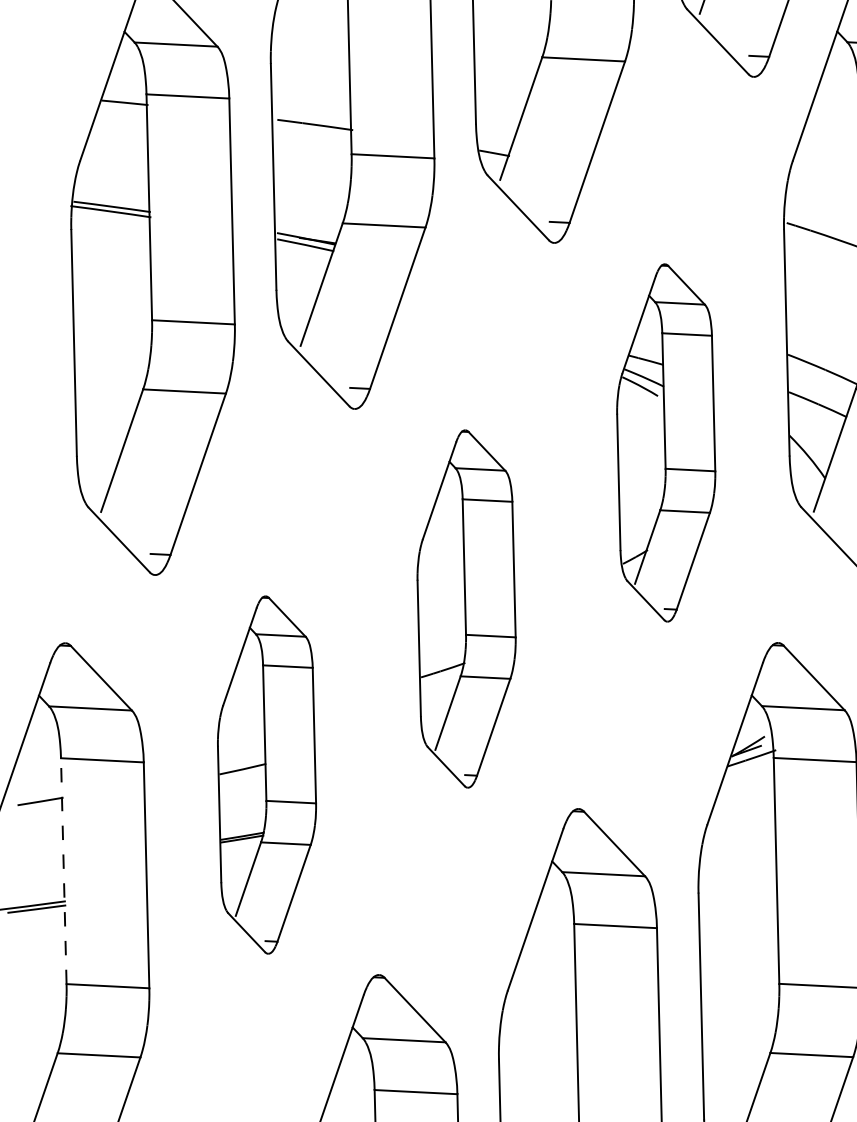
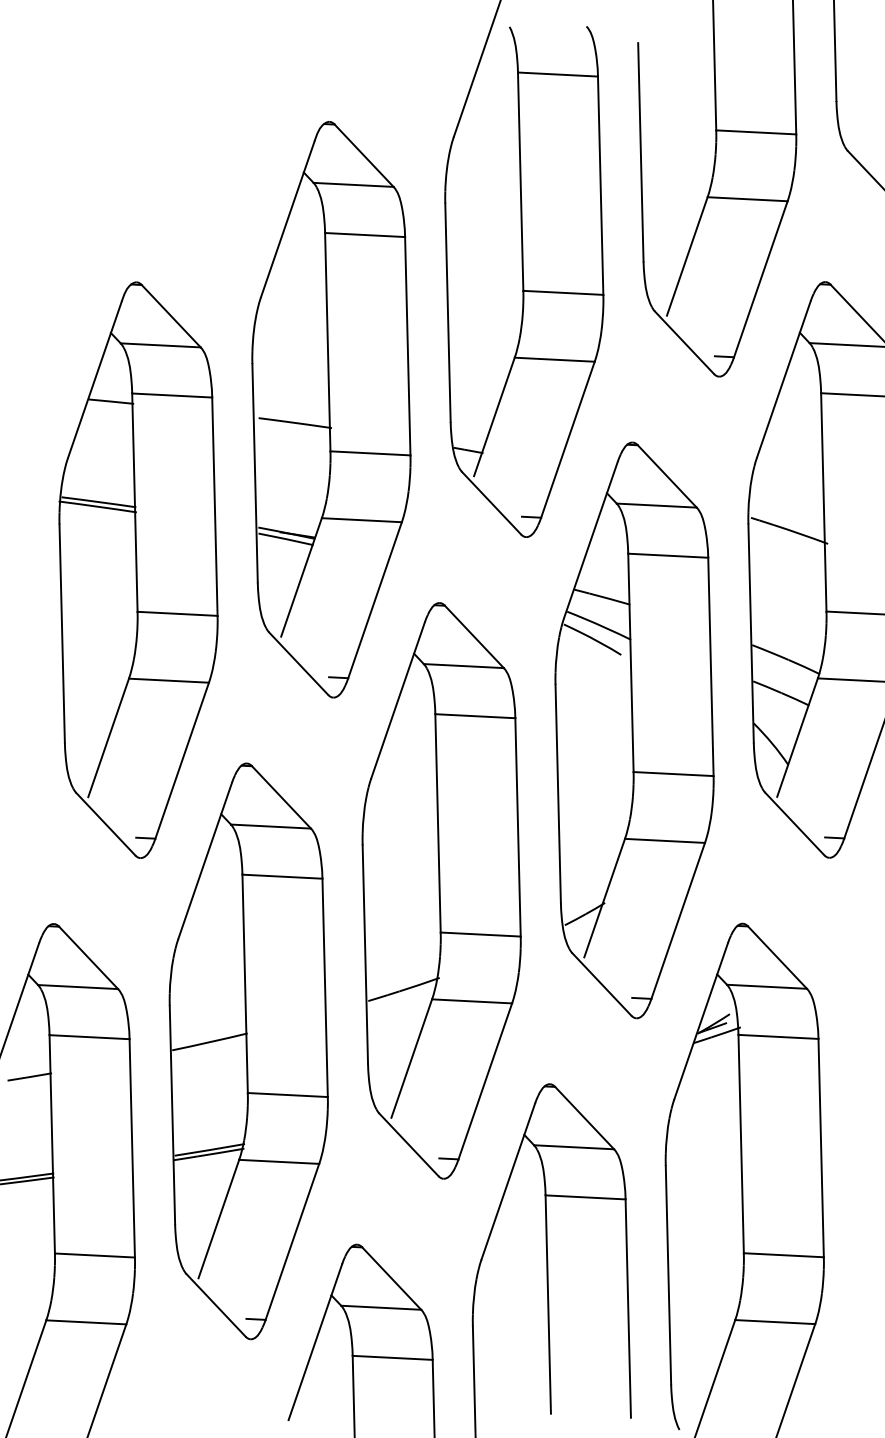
part: (666, 443) -> (634, 730), size x1.67
part: (466, 608) -> (441, 890), size x1.67
part: (266, 775) -> (248, 1051), size x1.67
line: (64, 870) -> (52, 1143), dashed -> solid

